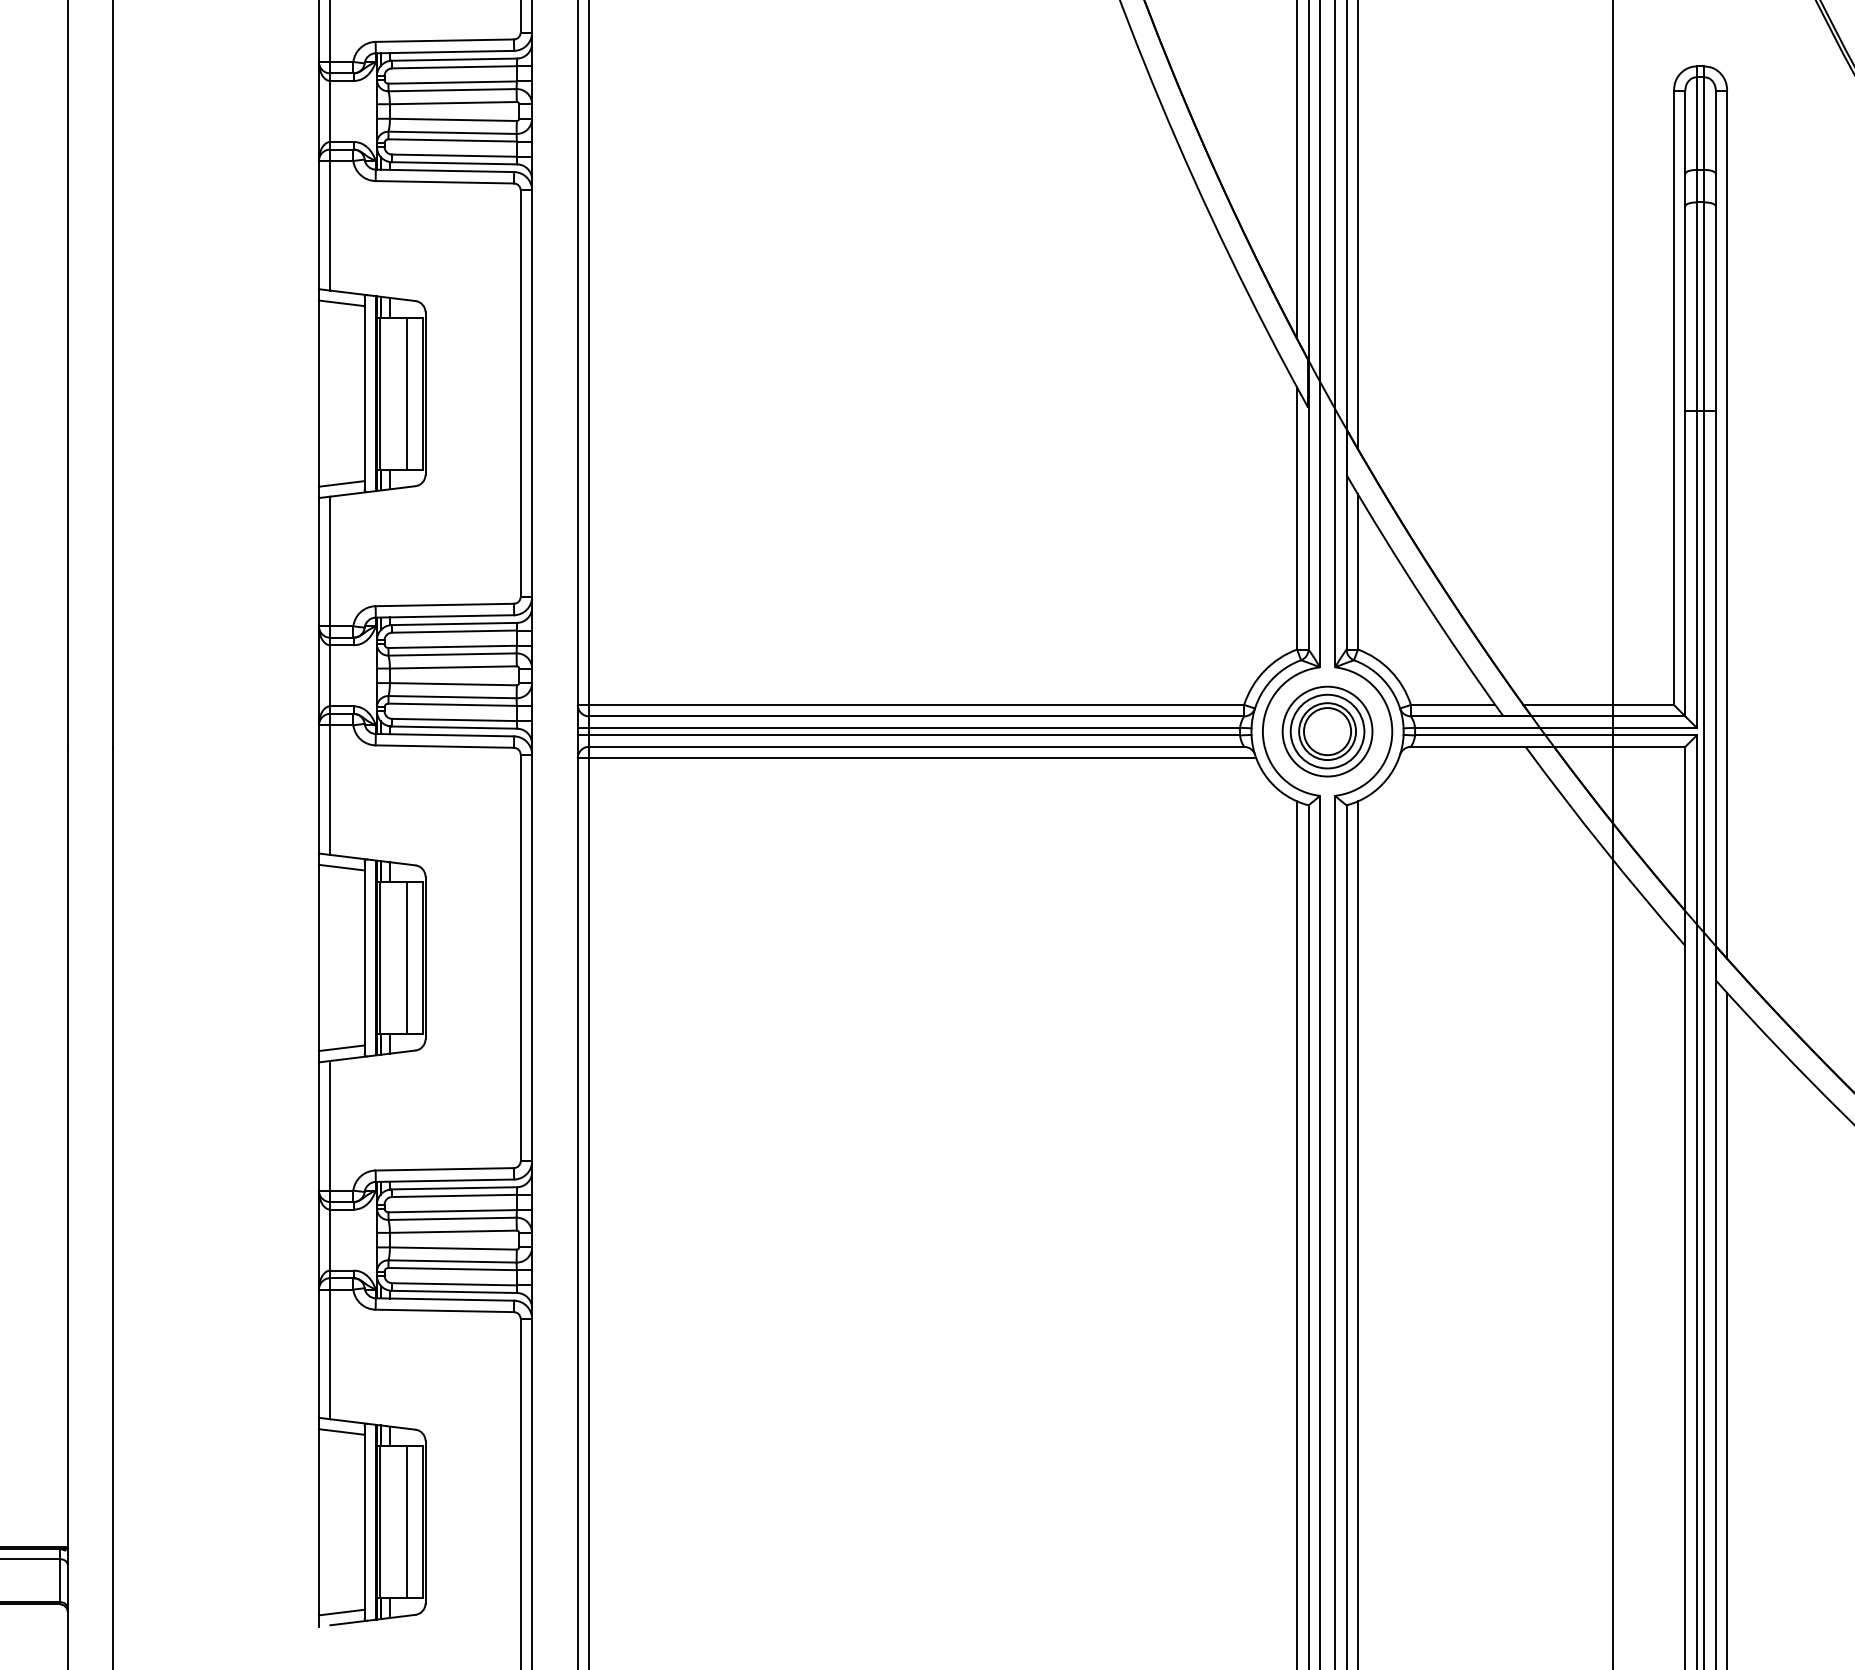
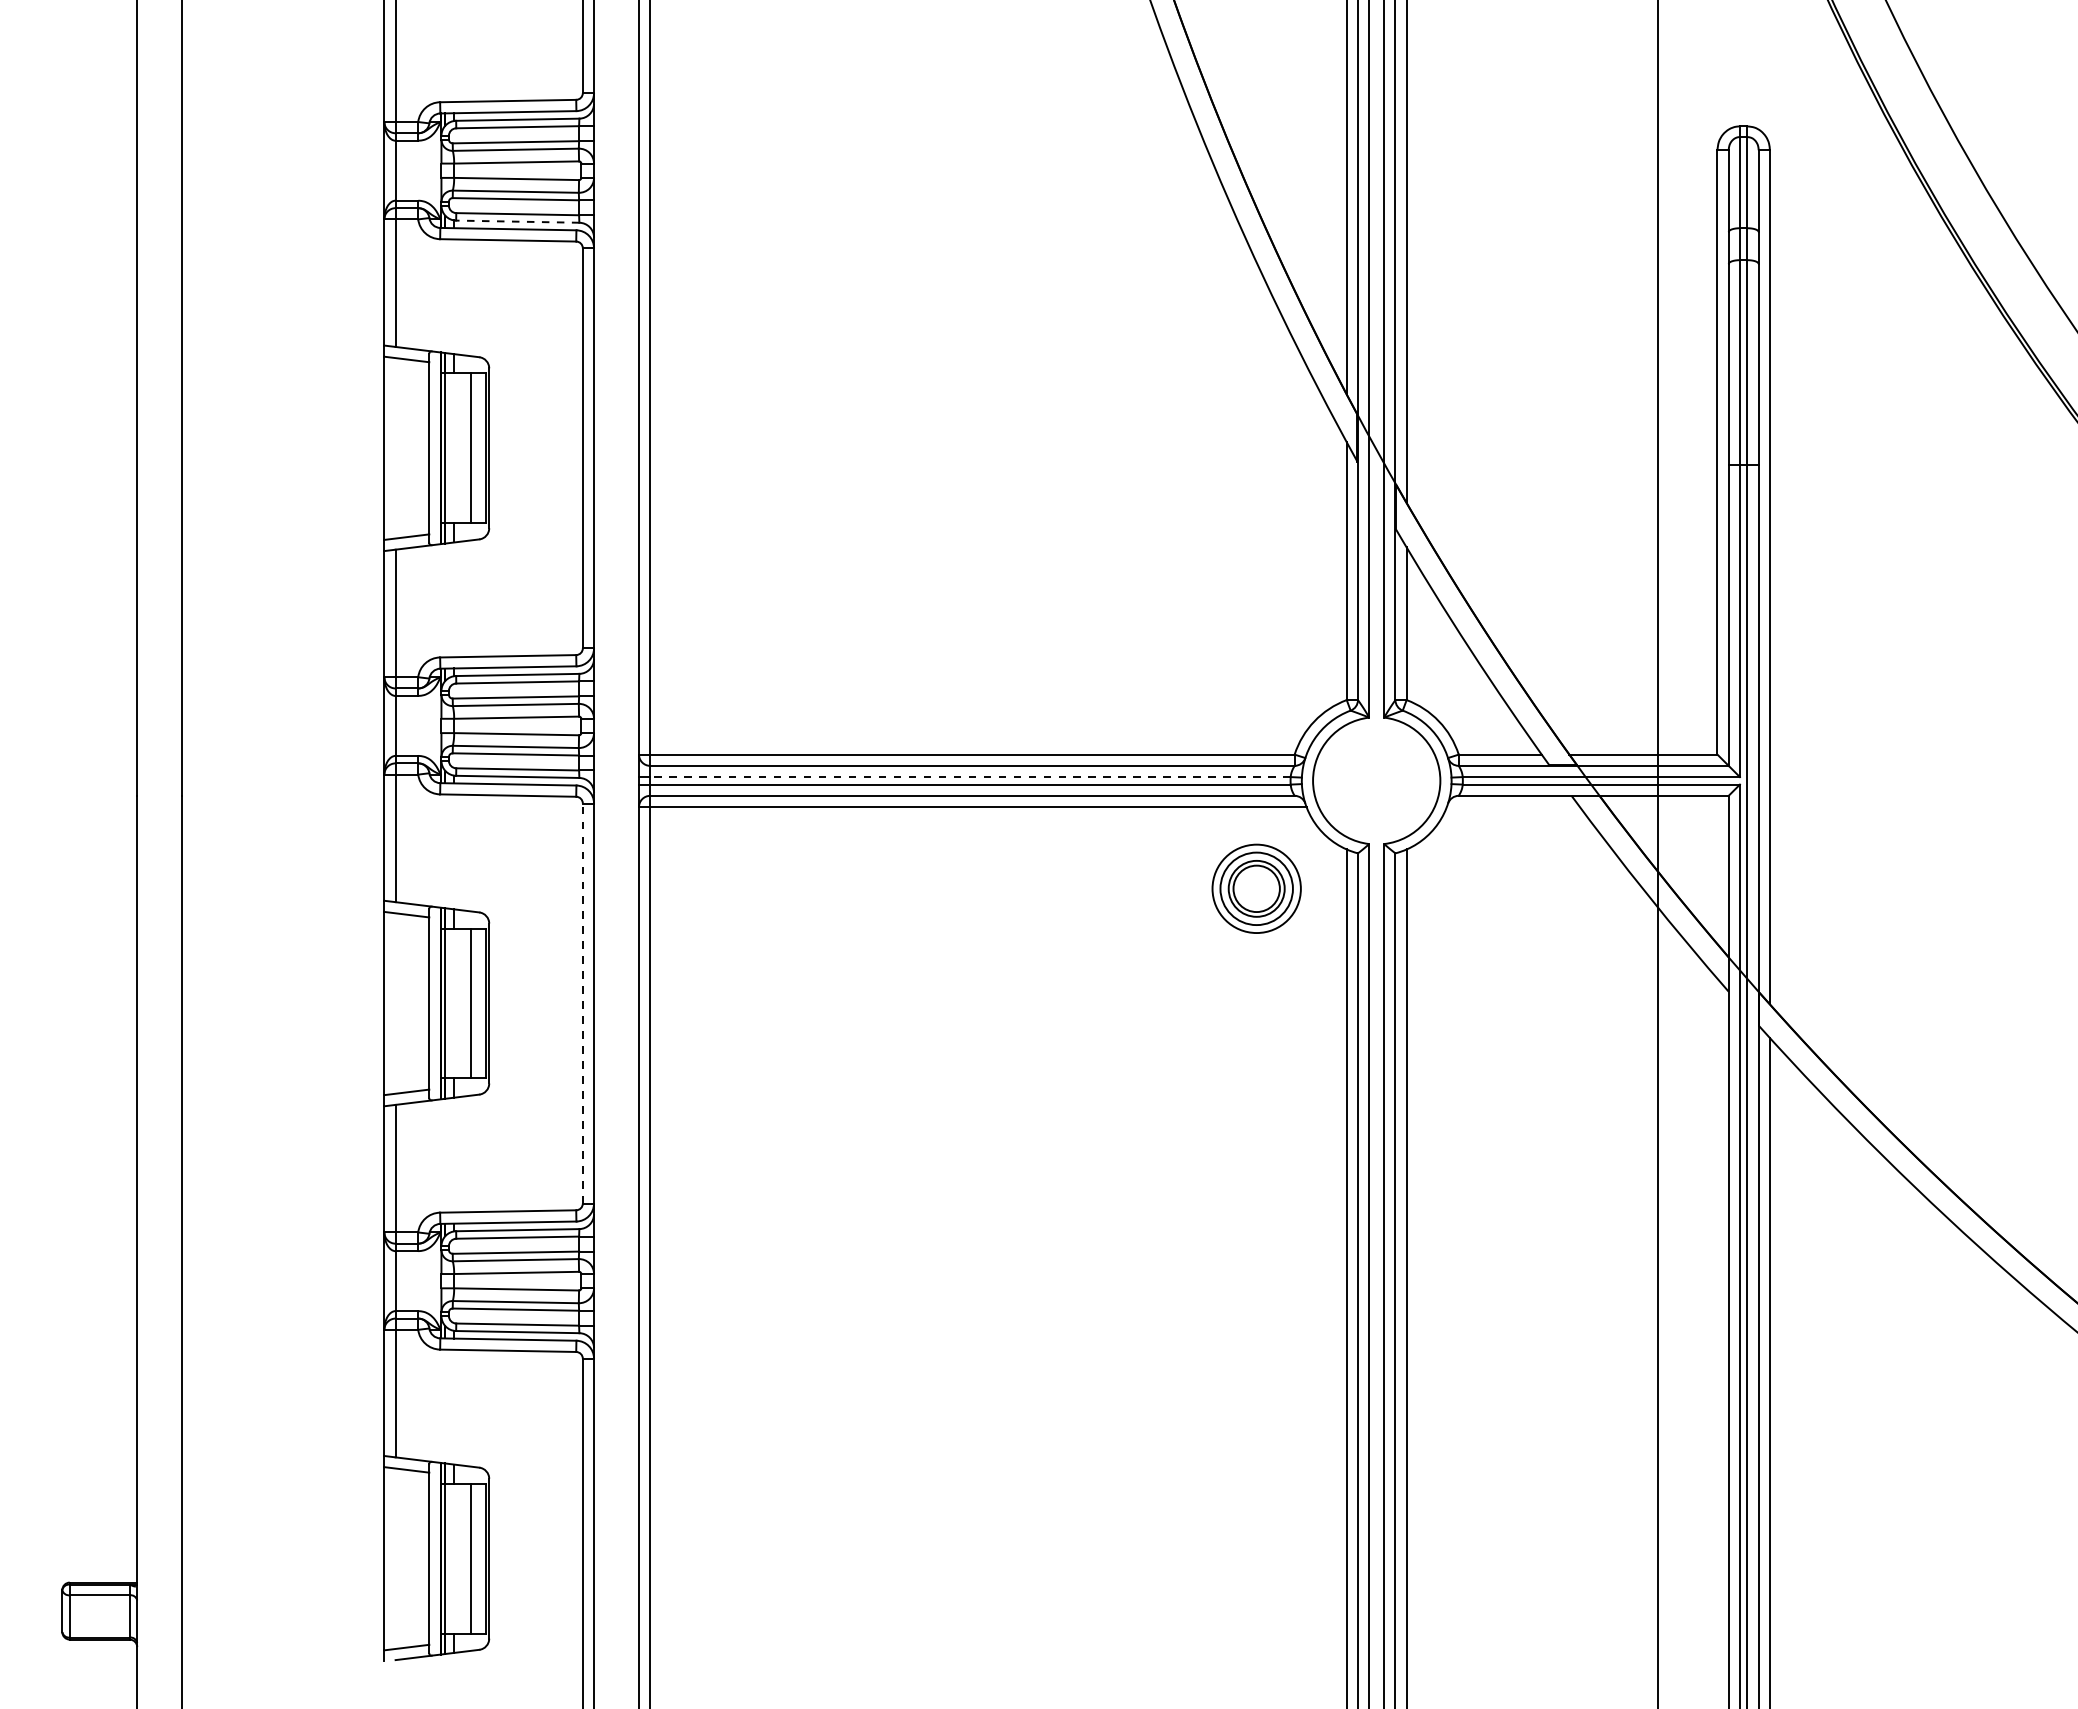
line: (454, 163) -> (517, 221), solid -> dashed
line: (913, 728) -> (969, 777), solid -> dashed
part: (1327, 731) -> (1256, 888), moved
line: (520, 957) -> (582, 1003), solid -> dashed

